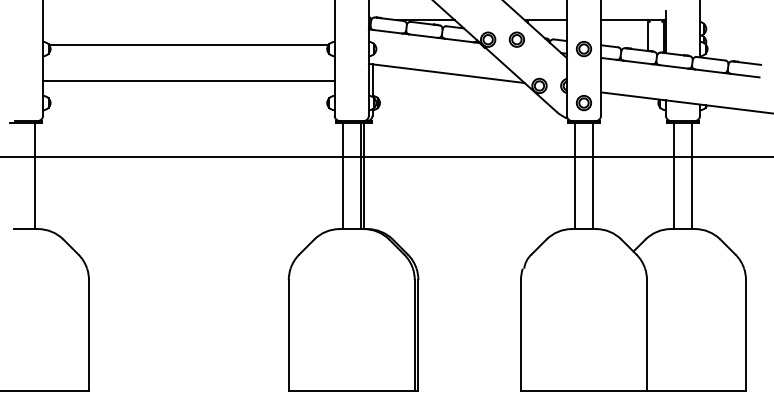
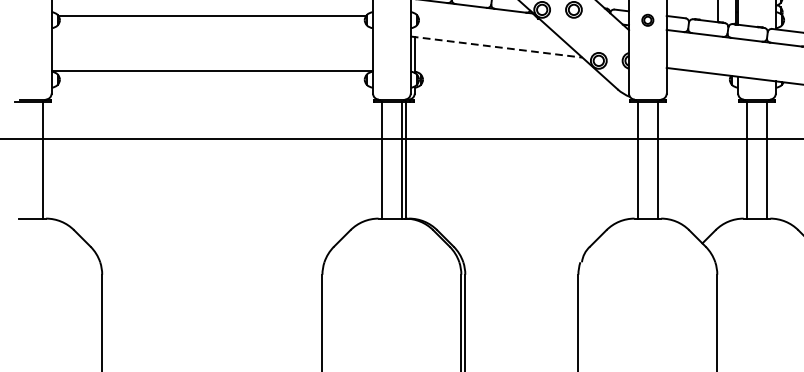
part: (583, 49) -> (647, 20), size x0.7
line: (447, 73) -> (497, 47), solid -> dashed
line: (188, 81) -> (211, 71), moved
part: (583, 103) -> (647, 80), removed

